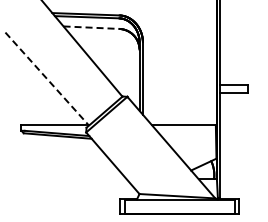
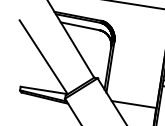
line: (92, 27) -> (80, 26), dashed -> solid
line: (47, 79) -> (43, 57), dashed -> solid

